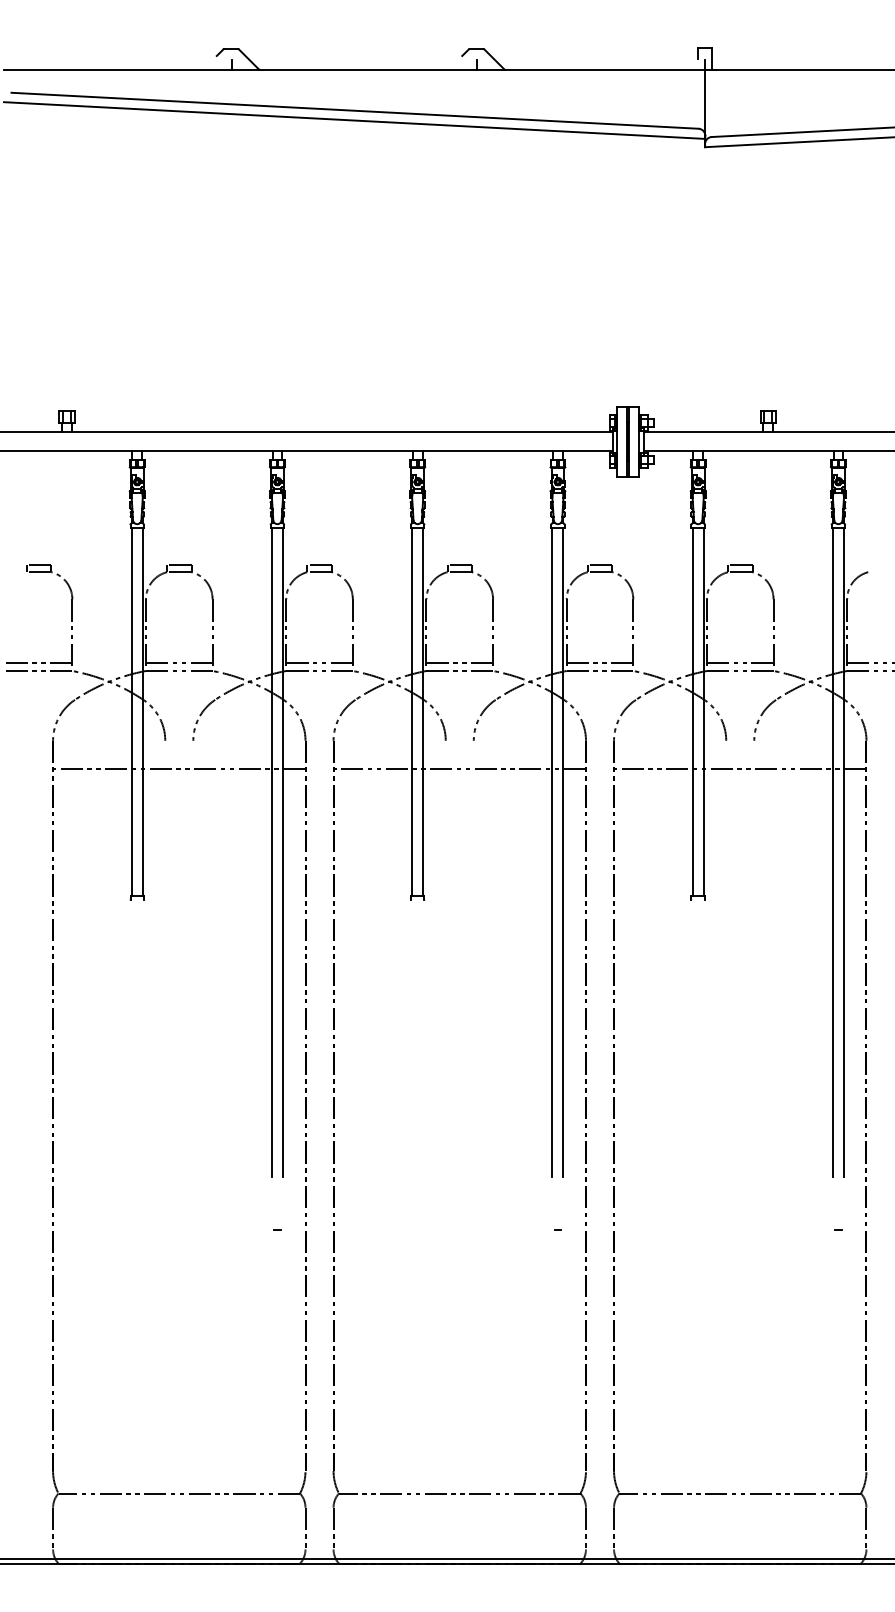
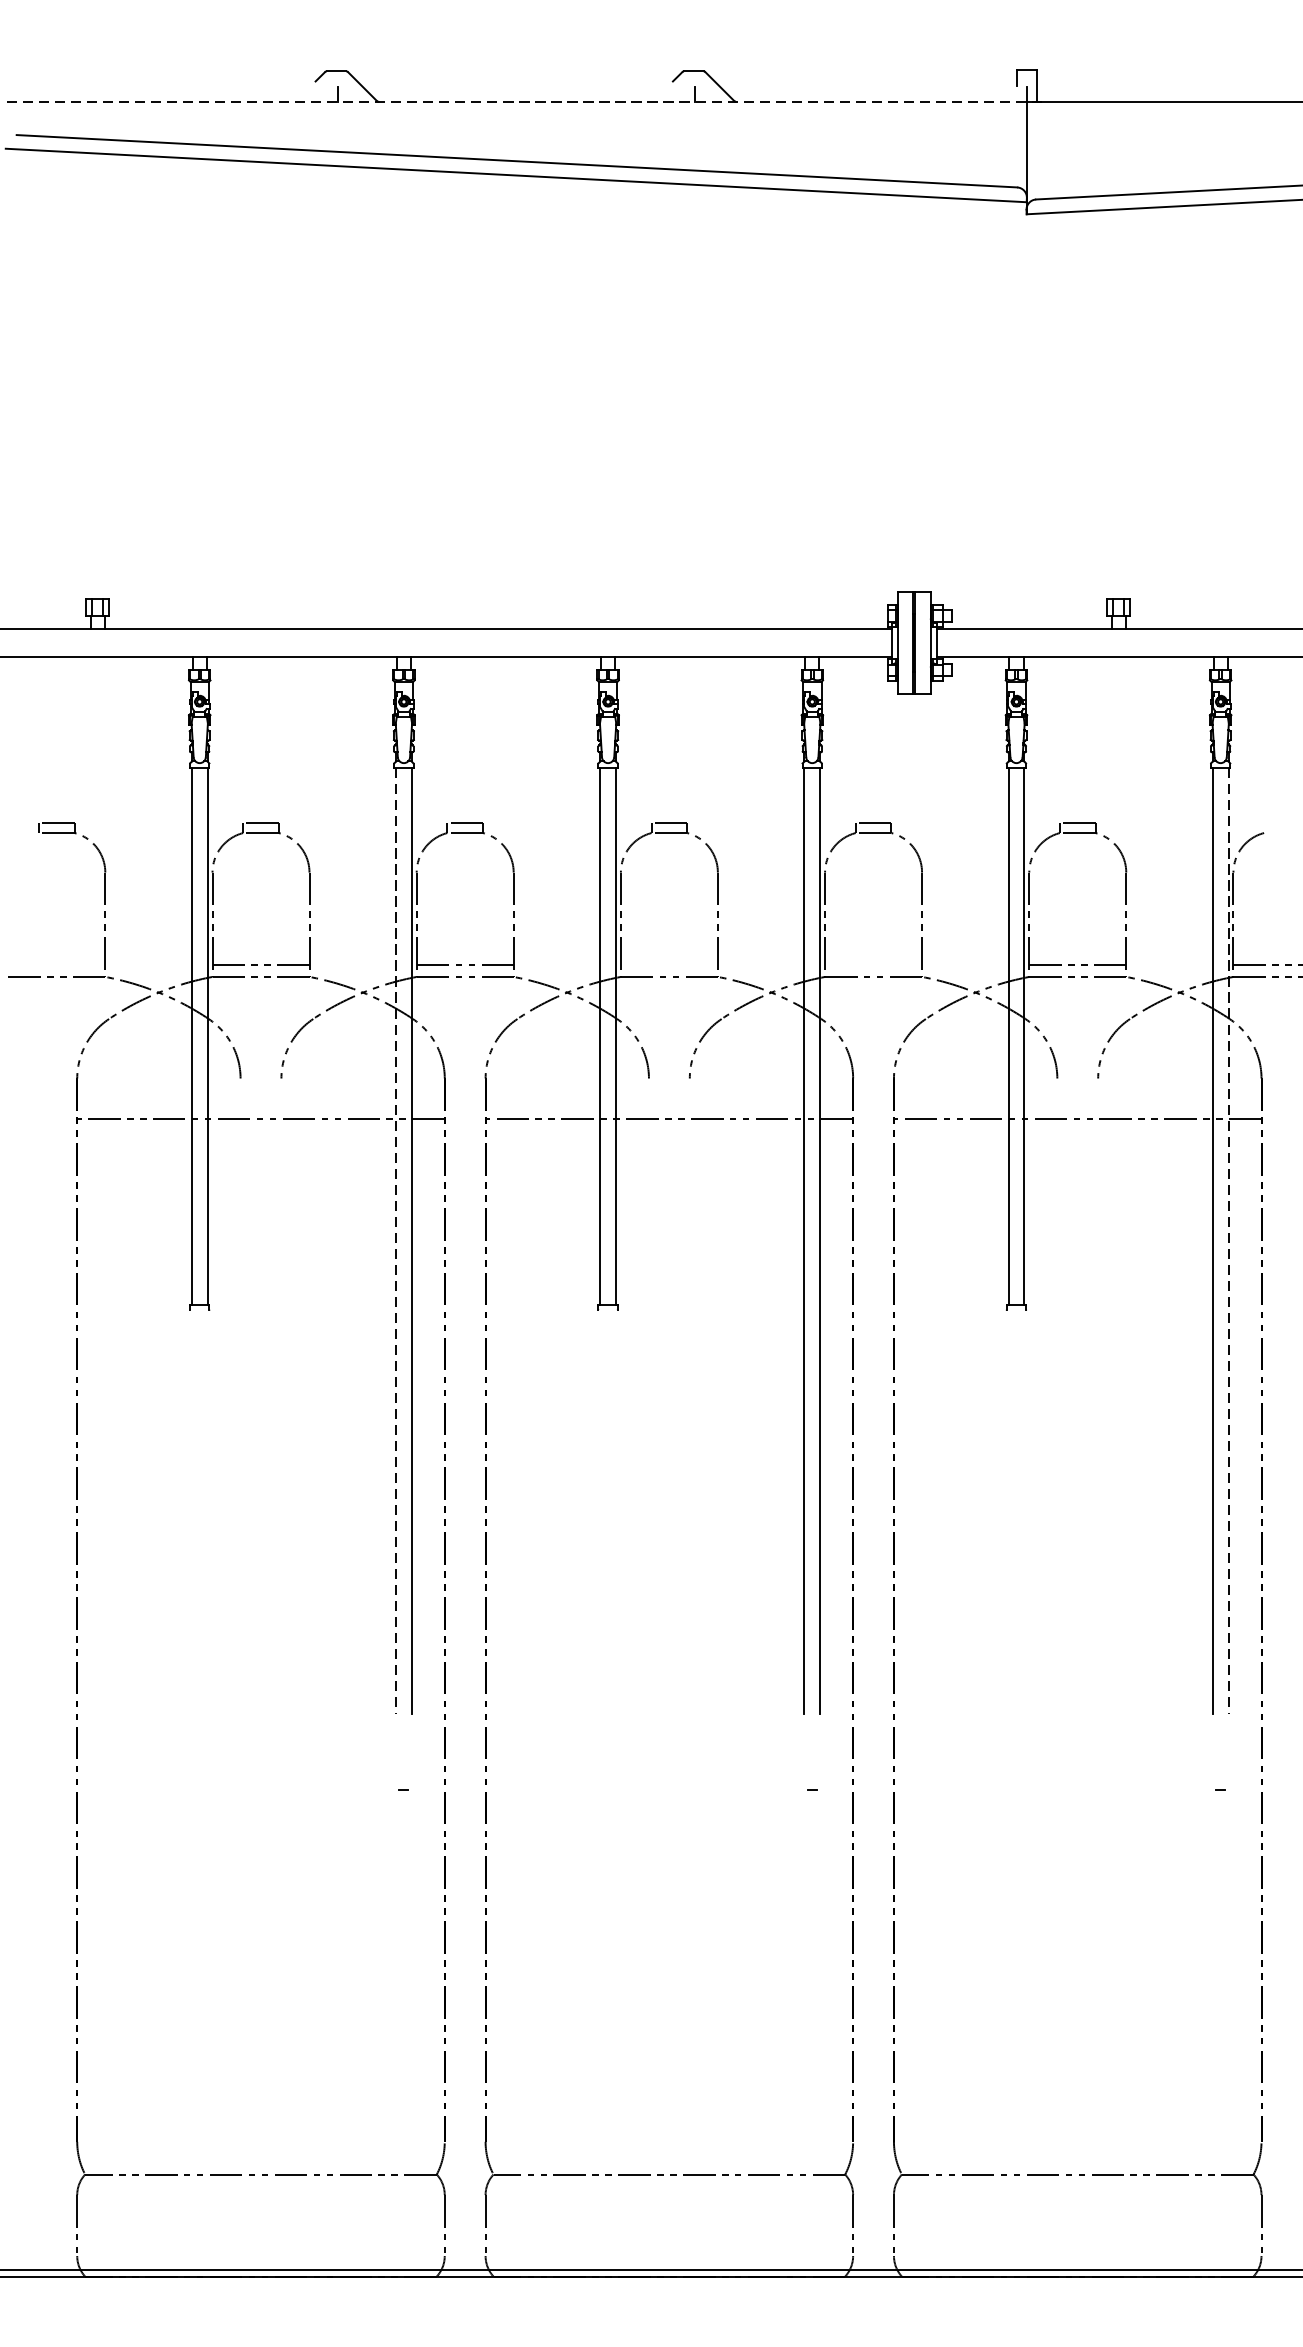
line: (359, 70) -> (523, 102), solid -> dashed
line: (38, 662) -> (55, 964), removed
line: (459, 662) -> (668, 964), removed
line: (599, 662) -> (872, 964), removed
line: (272, 852) -> (396, 1241), solid -> dashed
line: (843, 852) -> (1228, 1241), solid -> dashed

